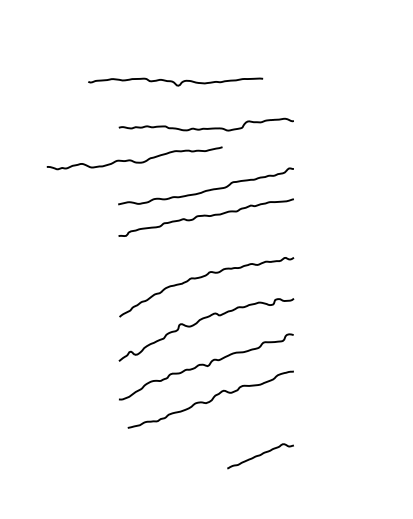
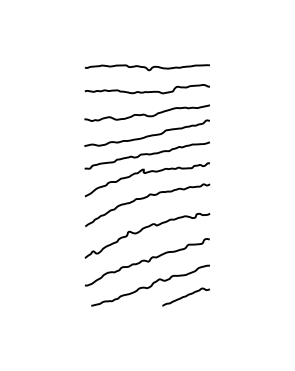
curve: (174, 81) -> (146, 67), moved
curve: (133, 160) -> (146, 114), moved
curve: (205, 242) -> (146, 173), added
curve: (259, 455) -> (185, 296), moved

